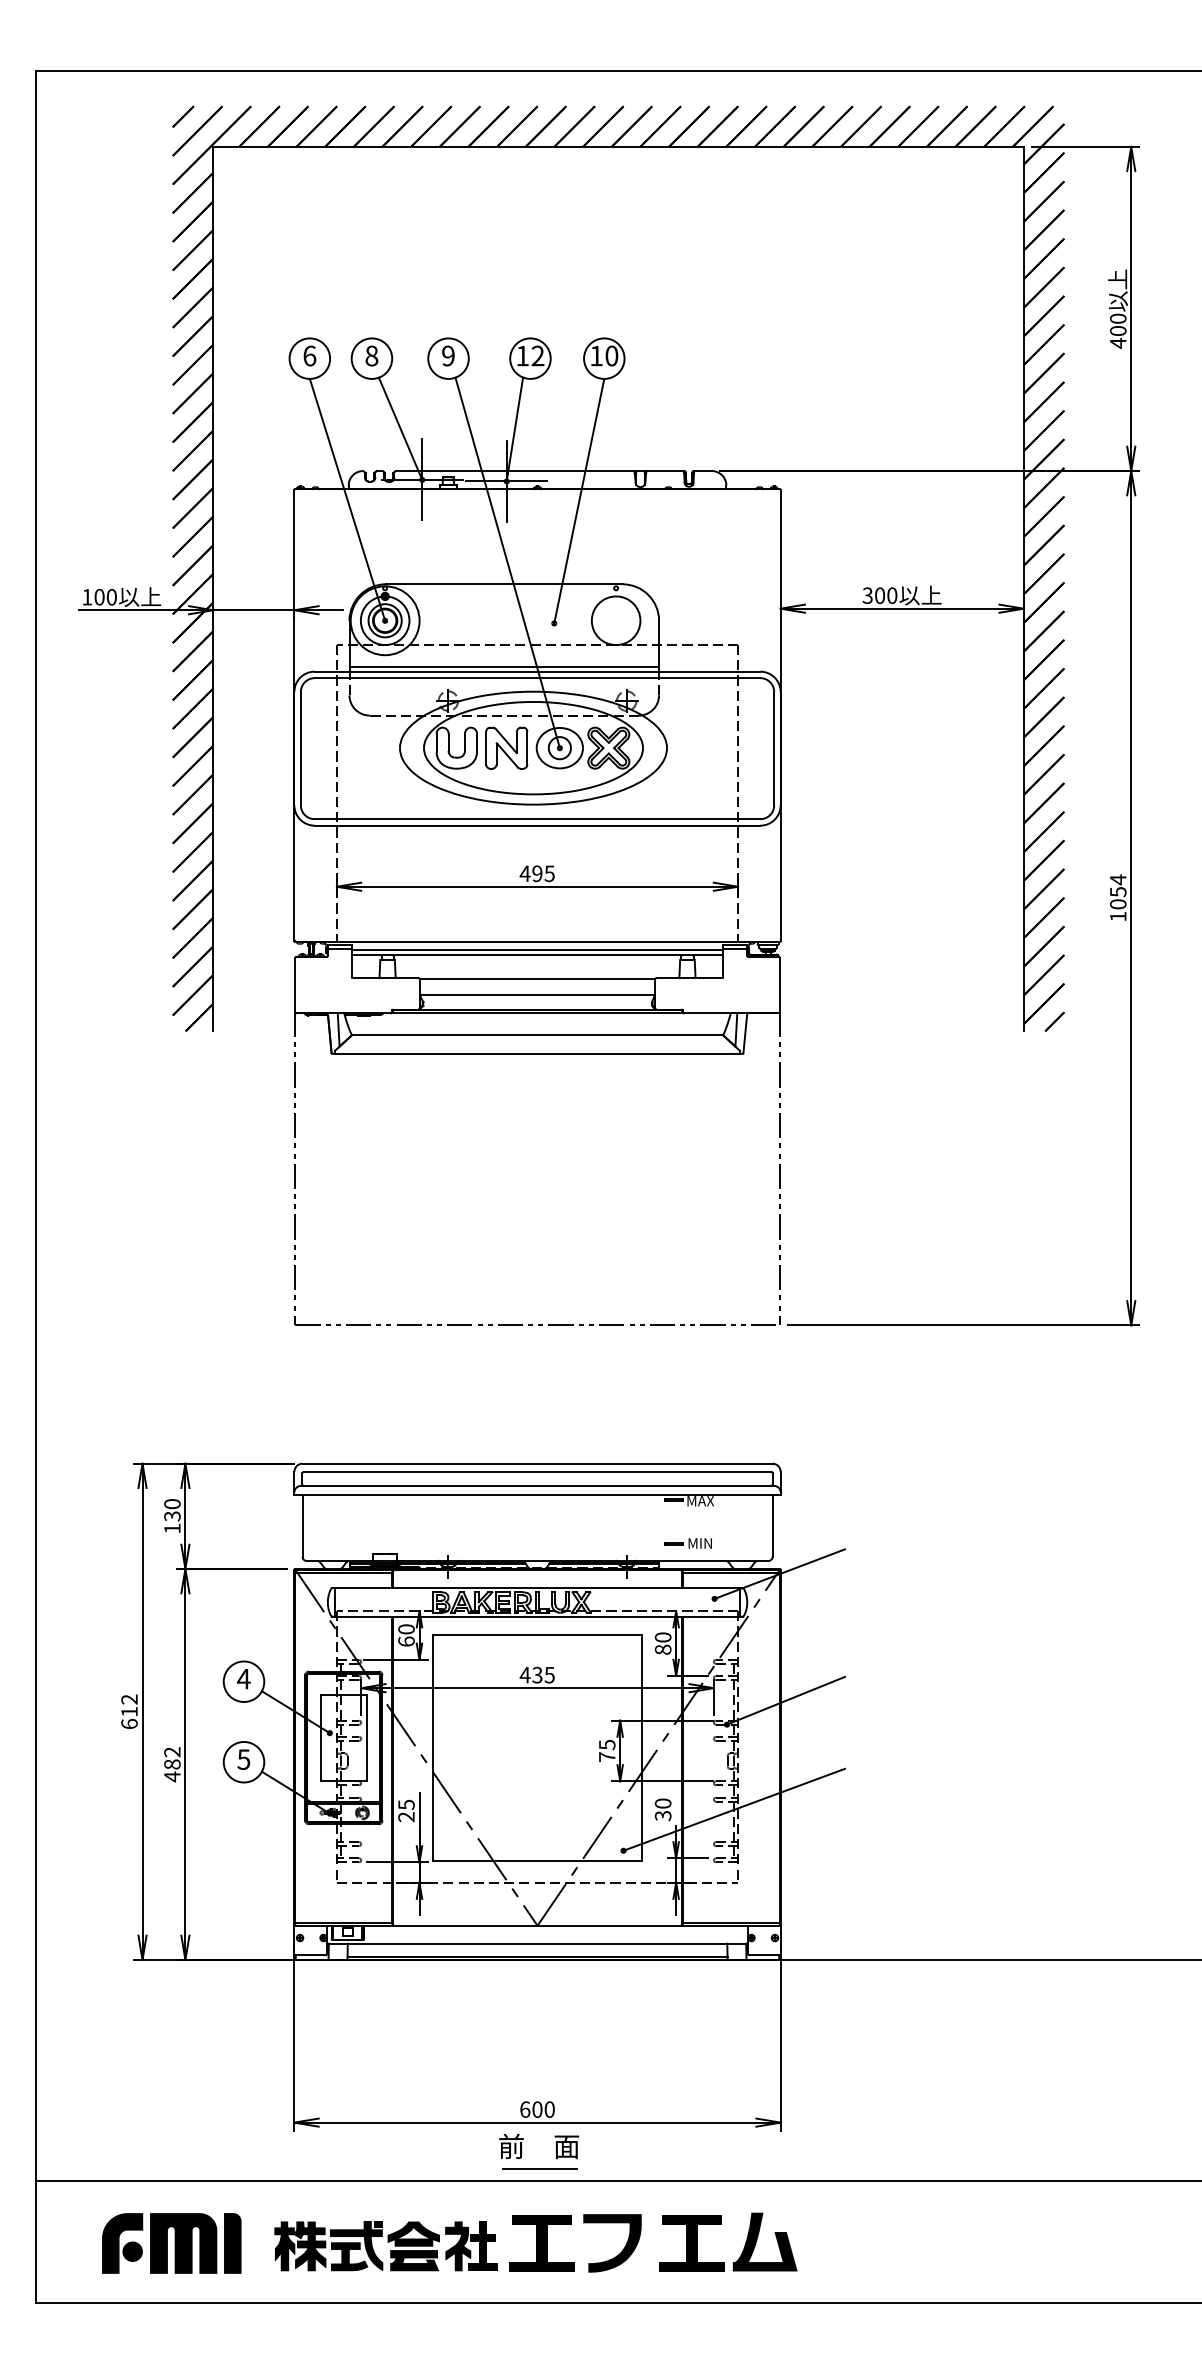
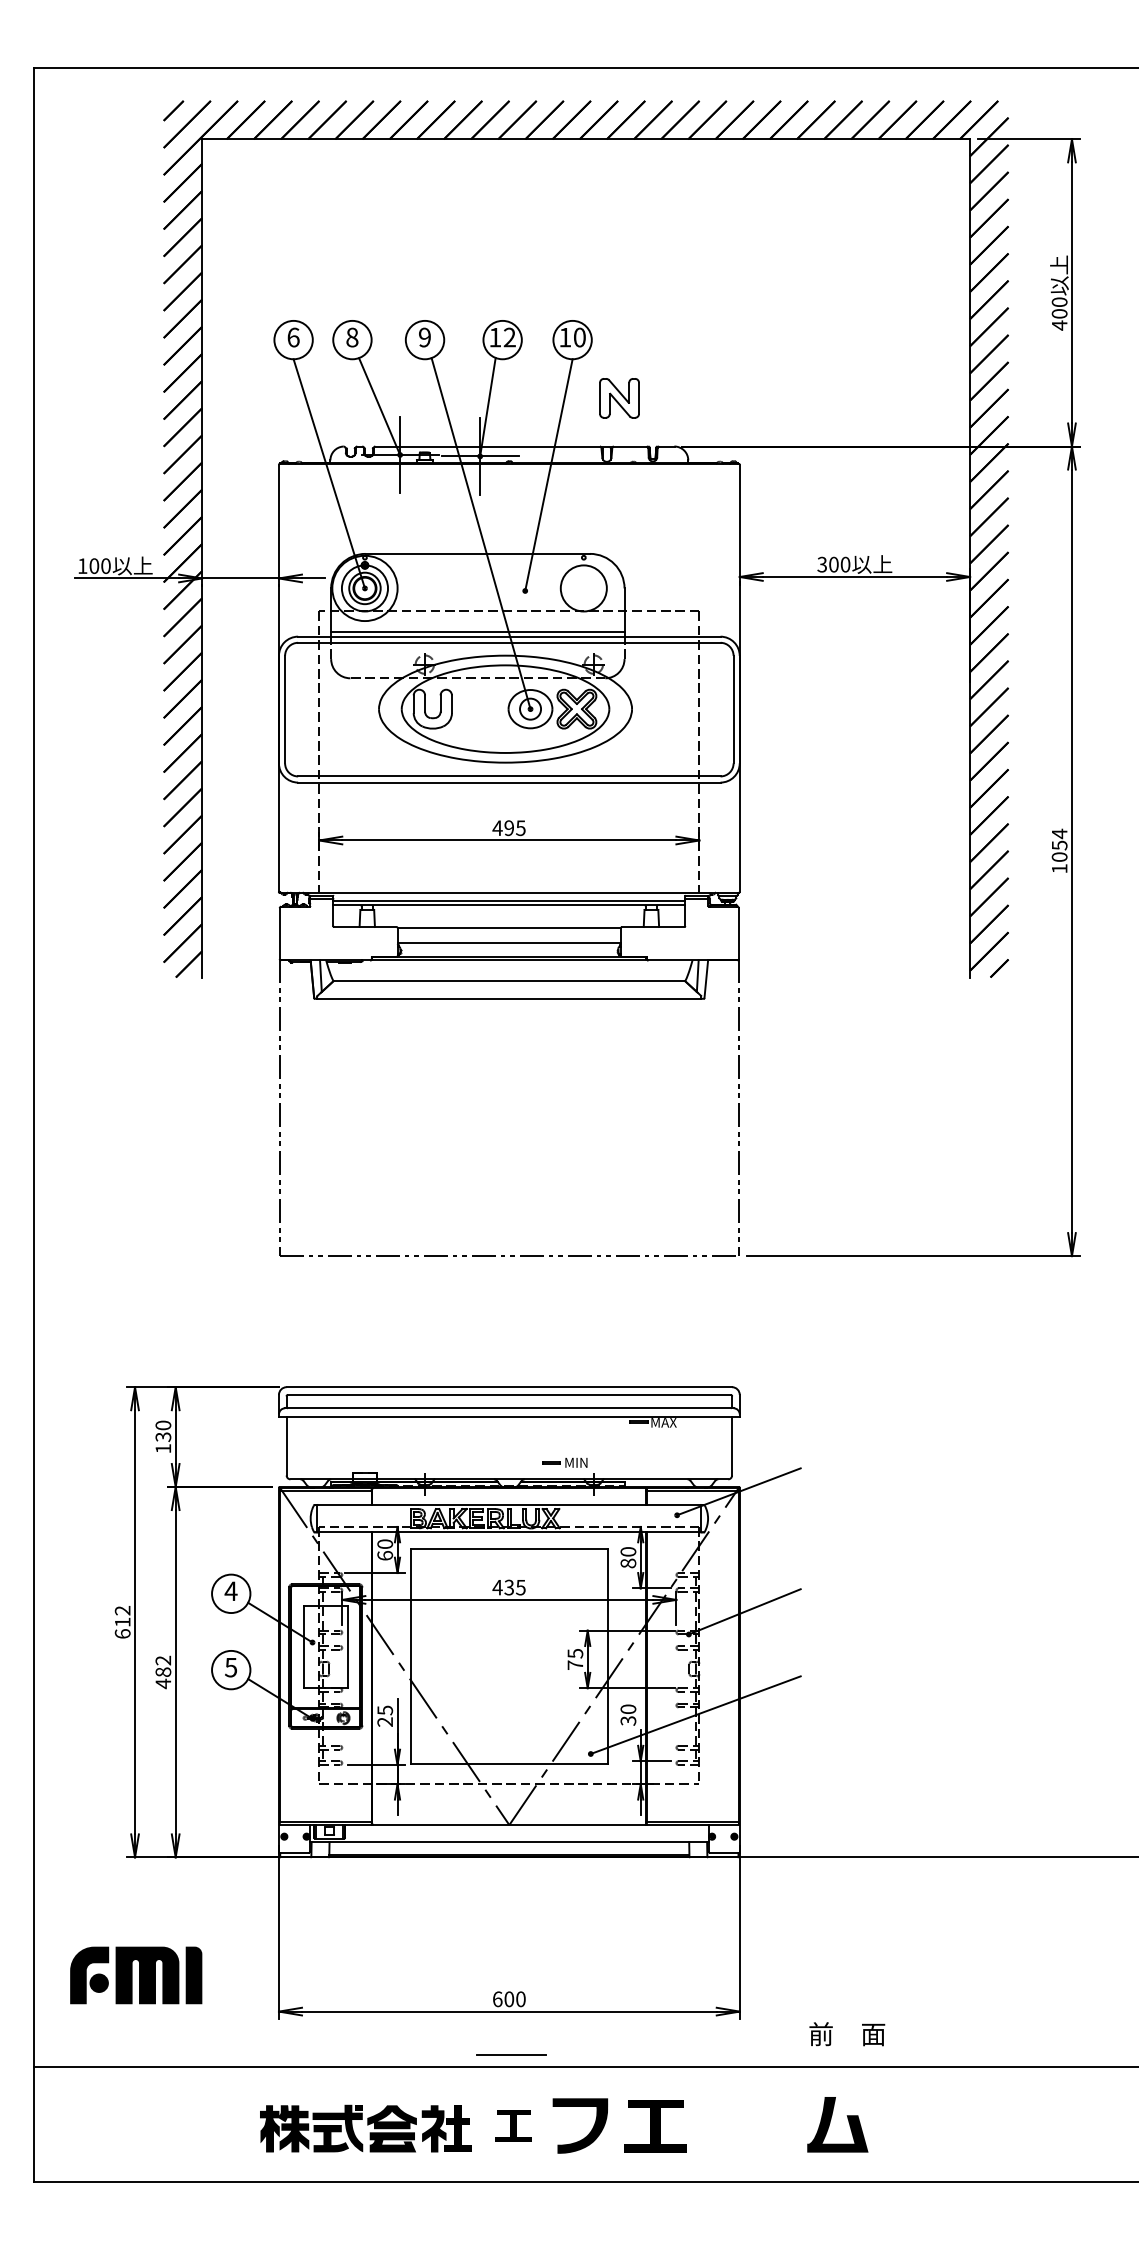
part: (506, 747) -> (619, 397), moved
part: (687, 1543) -> (564, 1462), moved
text: (539, 2146) -> (847, 2034), moved
part: (757, 2240) -> (830, 2123), moved
part: (171, 2243) -> (135, 1975), moved
part: (541, 2243) -> (513, 2126), size x0.6

